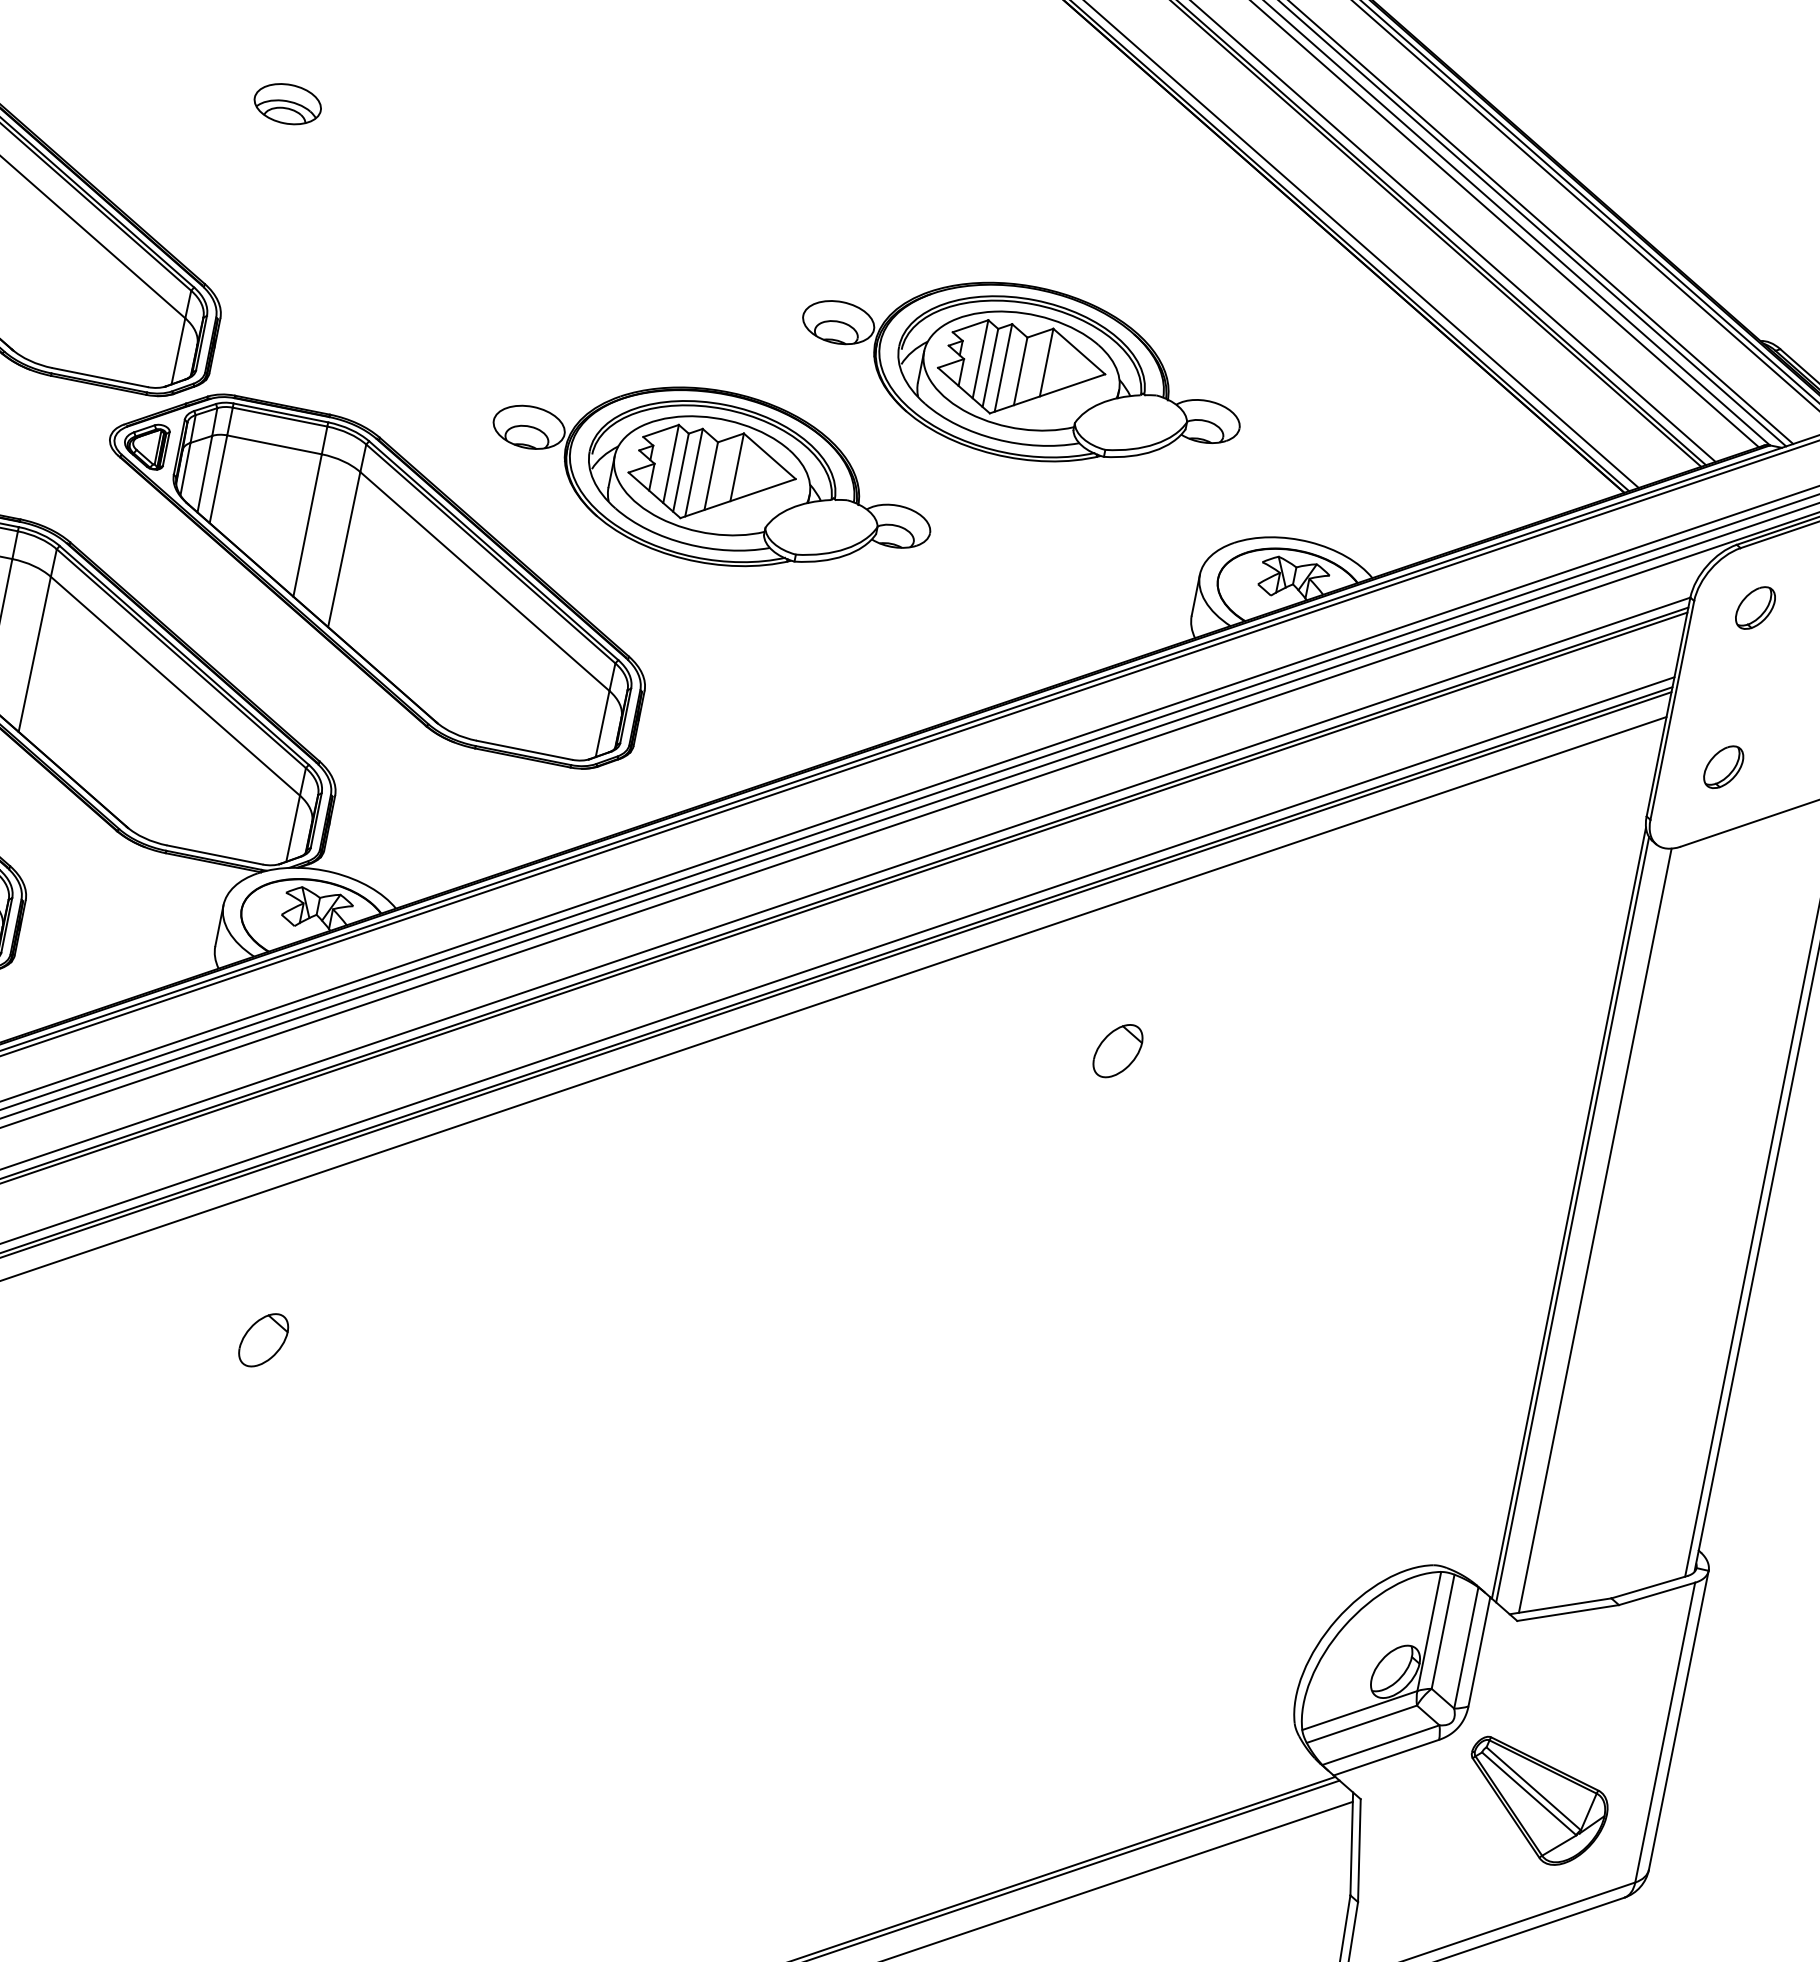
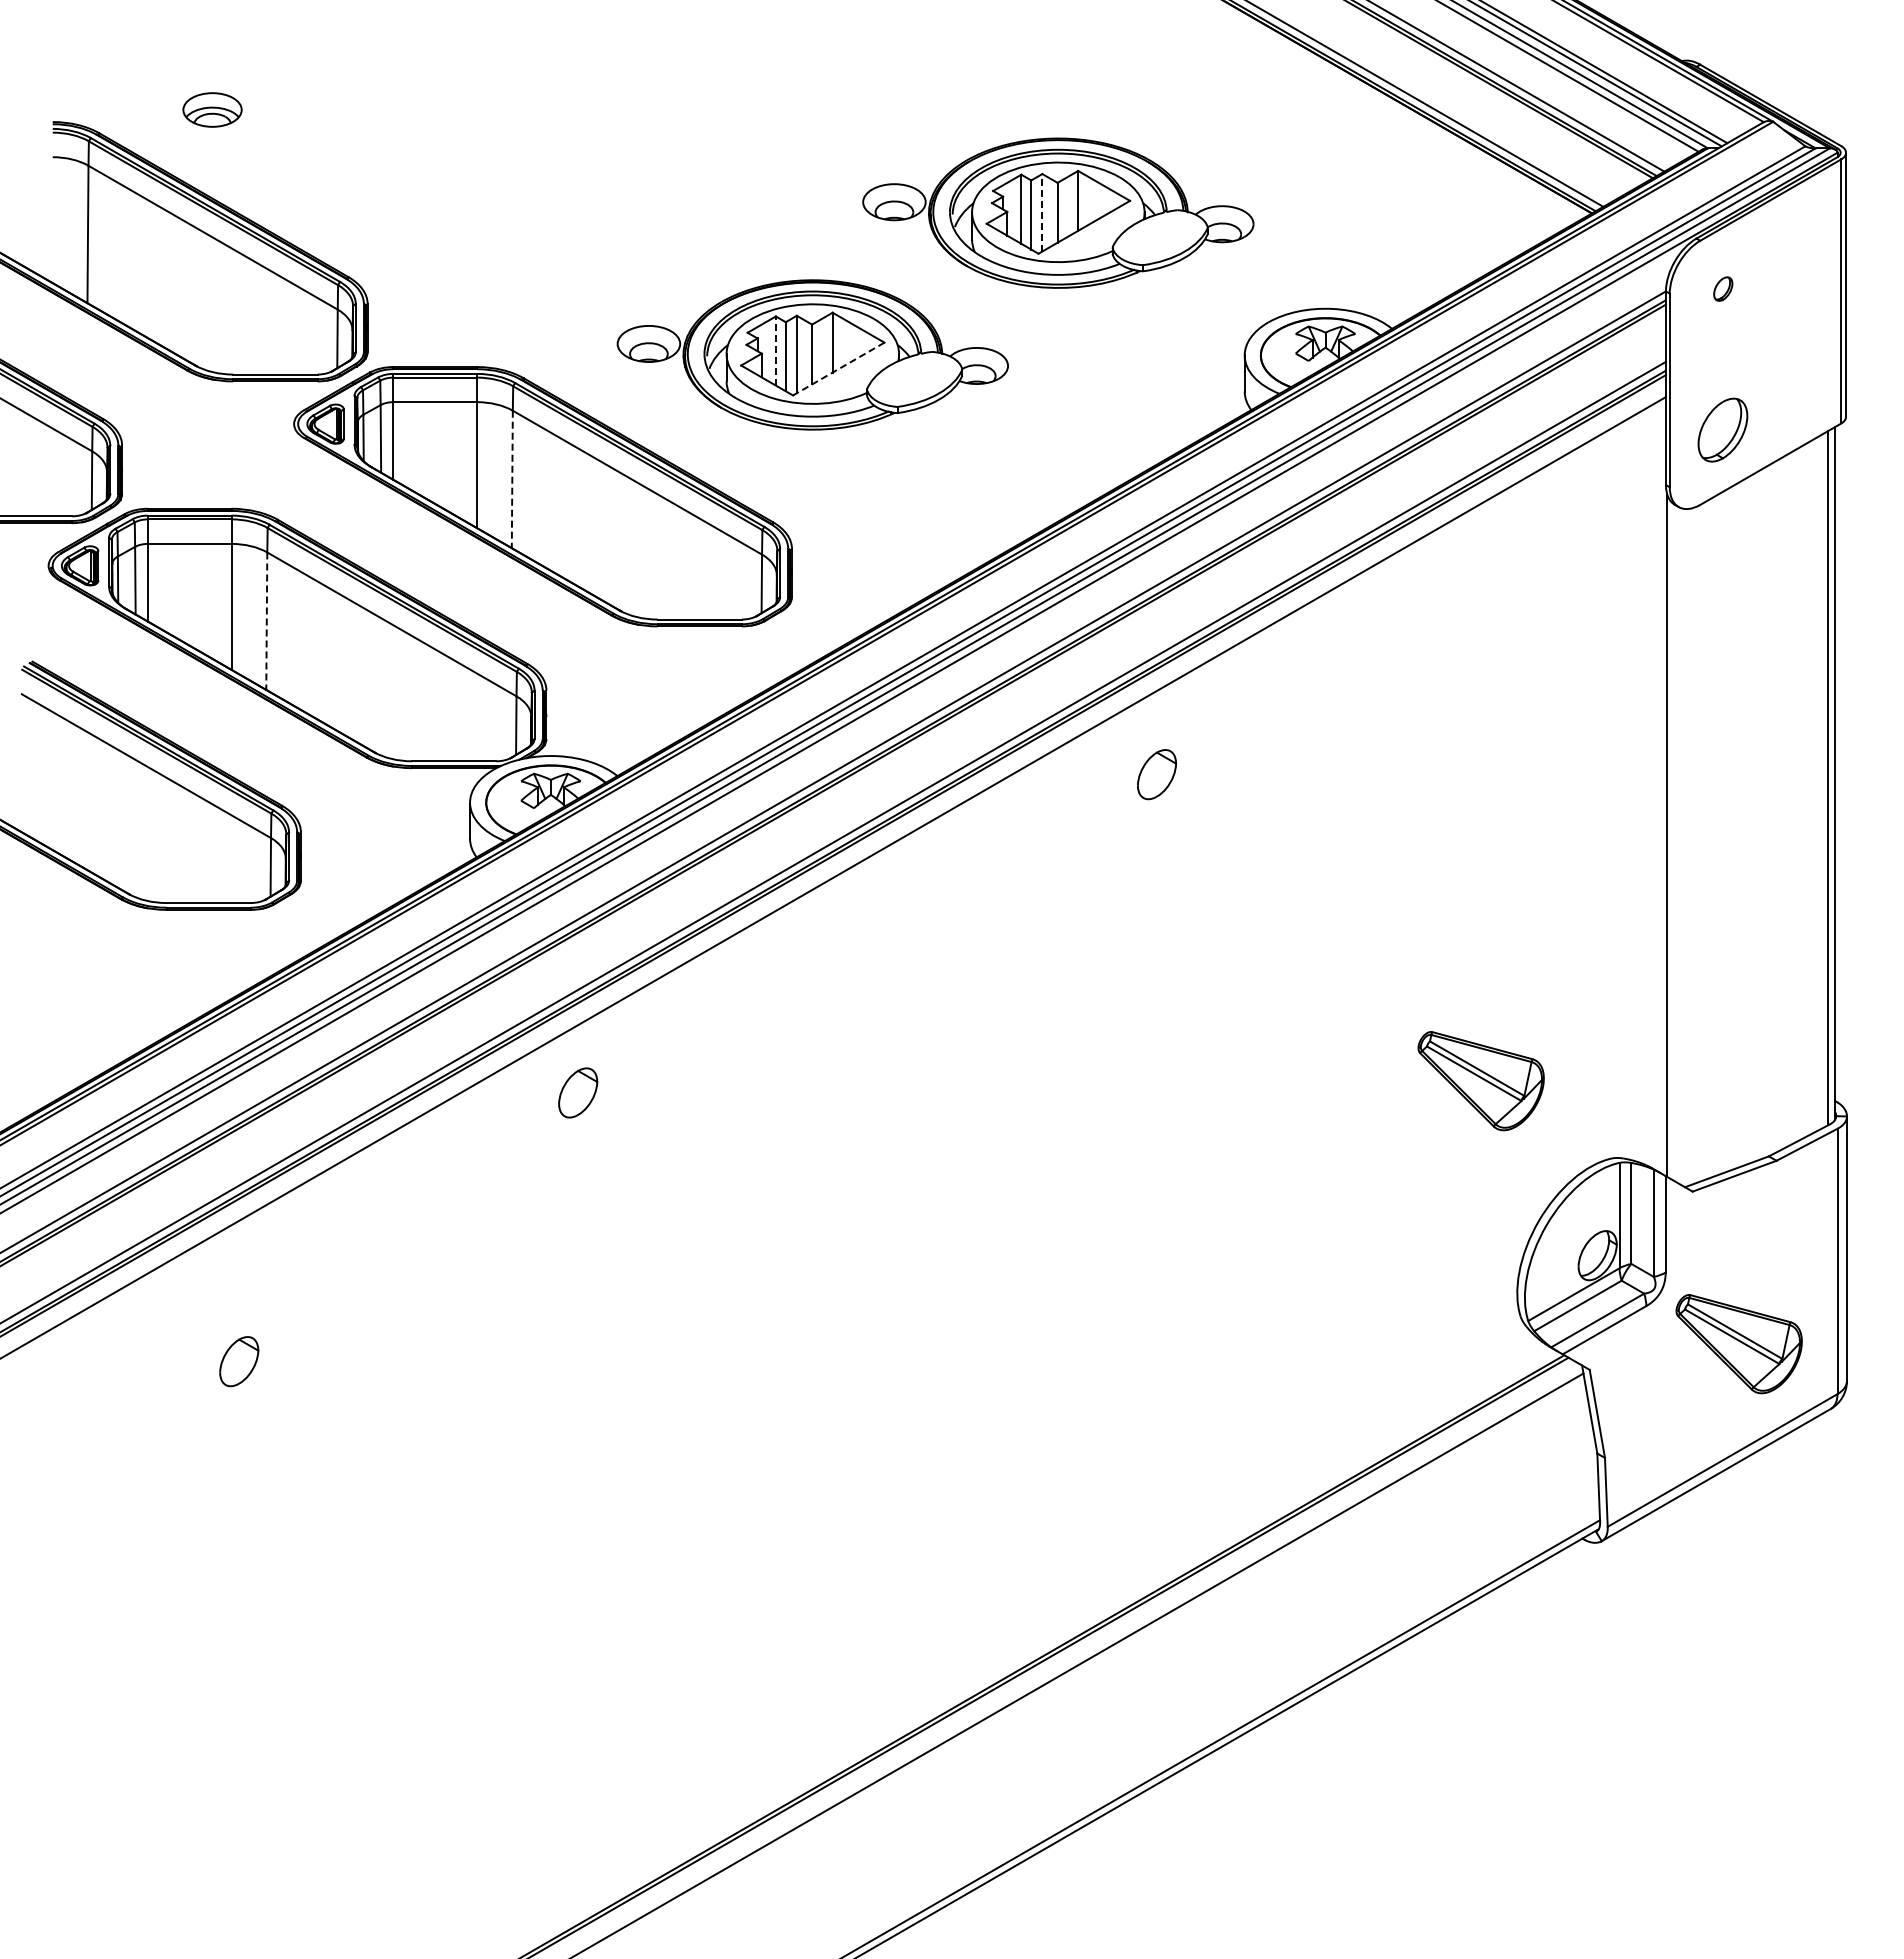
part: (287, 103) -> (212, 109), moved
line: (1003, 367) -> (1042, 212), solid -> dashed
line: (670, 464) -> (775, 351), solid -> dashed
line: (737, 499) -> (838, 369), solid -> dashed
line: (344, 549) -> (512, 479), solid -> dashed
part: (1756, 607) -> (1723, 288), size x0.6
line: (34, 654) -> (266, 621), solid -> dashed
part: (1724, 766) -> (1723, 429), size x1.6
part: (1118, 1051) -> (1157, 774), moved
line: (1572, 1219) -> (1671, 840), removed
line: (1595, 1230) -> (1692, 846), removed
part: (264, 1339) -> (578, 1092), moved
part: (1302, 1448) -> (1480, 1081), added

